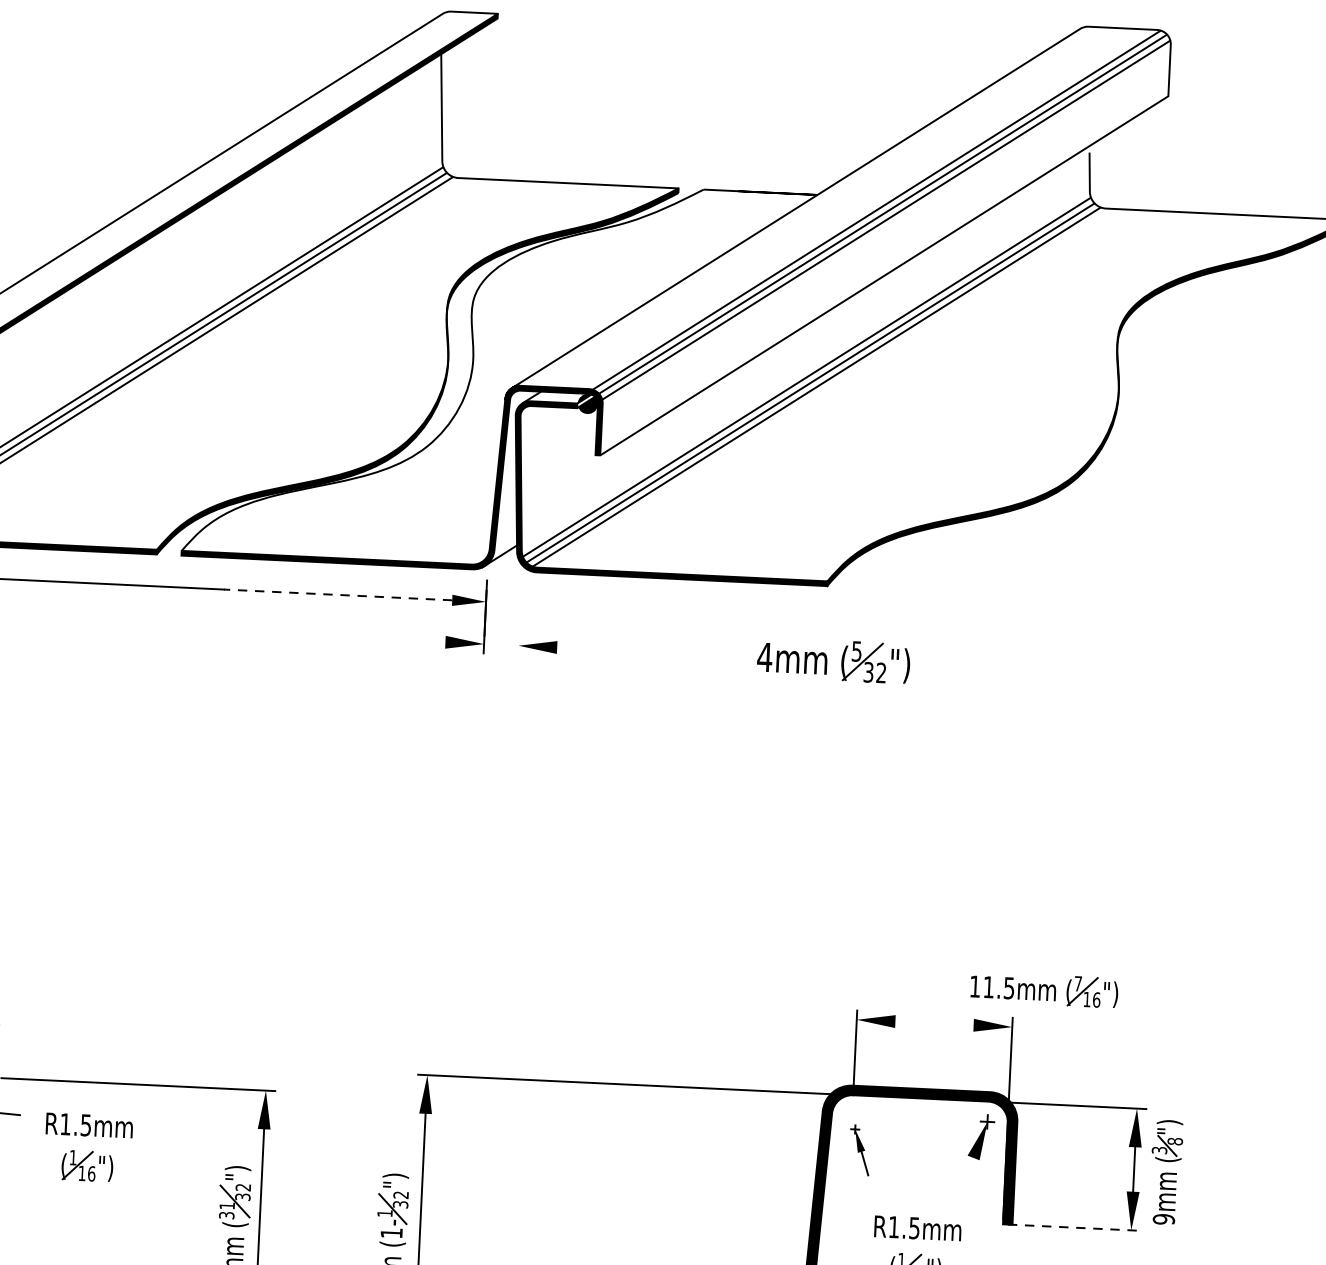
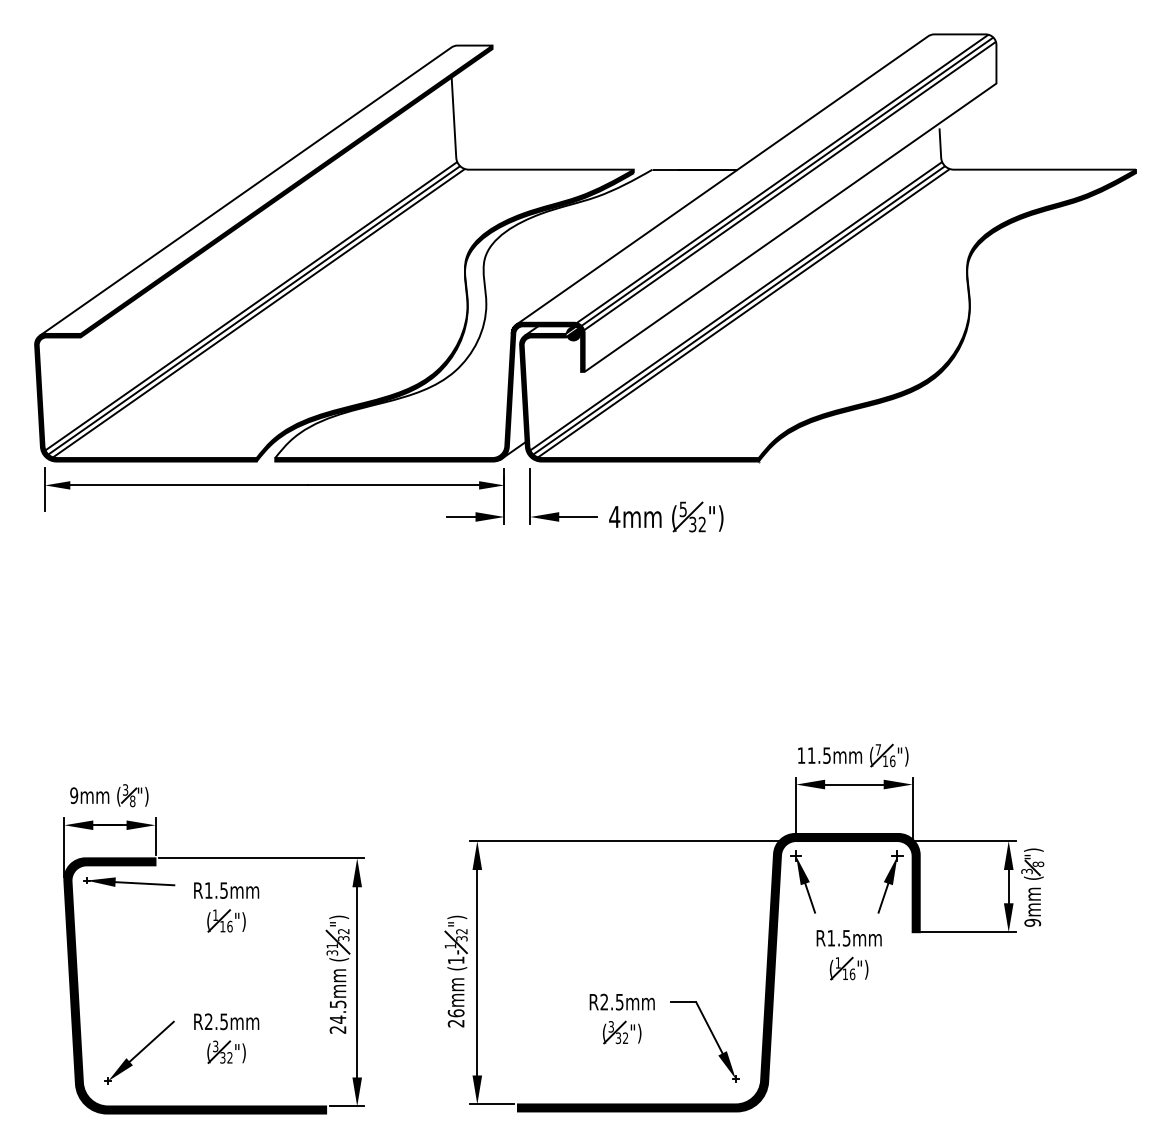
line: (337, 595) -> (393, 485), dashed -> solid
line: (520, 618) -> (530, 496), added
line: (425, 642) -> (460, 517), added
line: (582, 649) -> (578, 517), added
part: (834, 659) -> (666, 516), moved
part: (1044, 989) -> (853, 755), moved
line: (934, 1023) -> (854, 784), added
part: (859, 1149) -> (802, 881), size x1.67
line: (966, 1176) -> (883, 897), added
line: (1073, 1228) -> (965, 932), dashed -> solid

